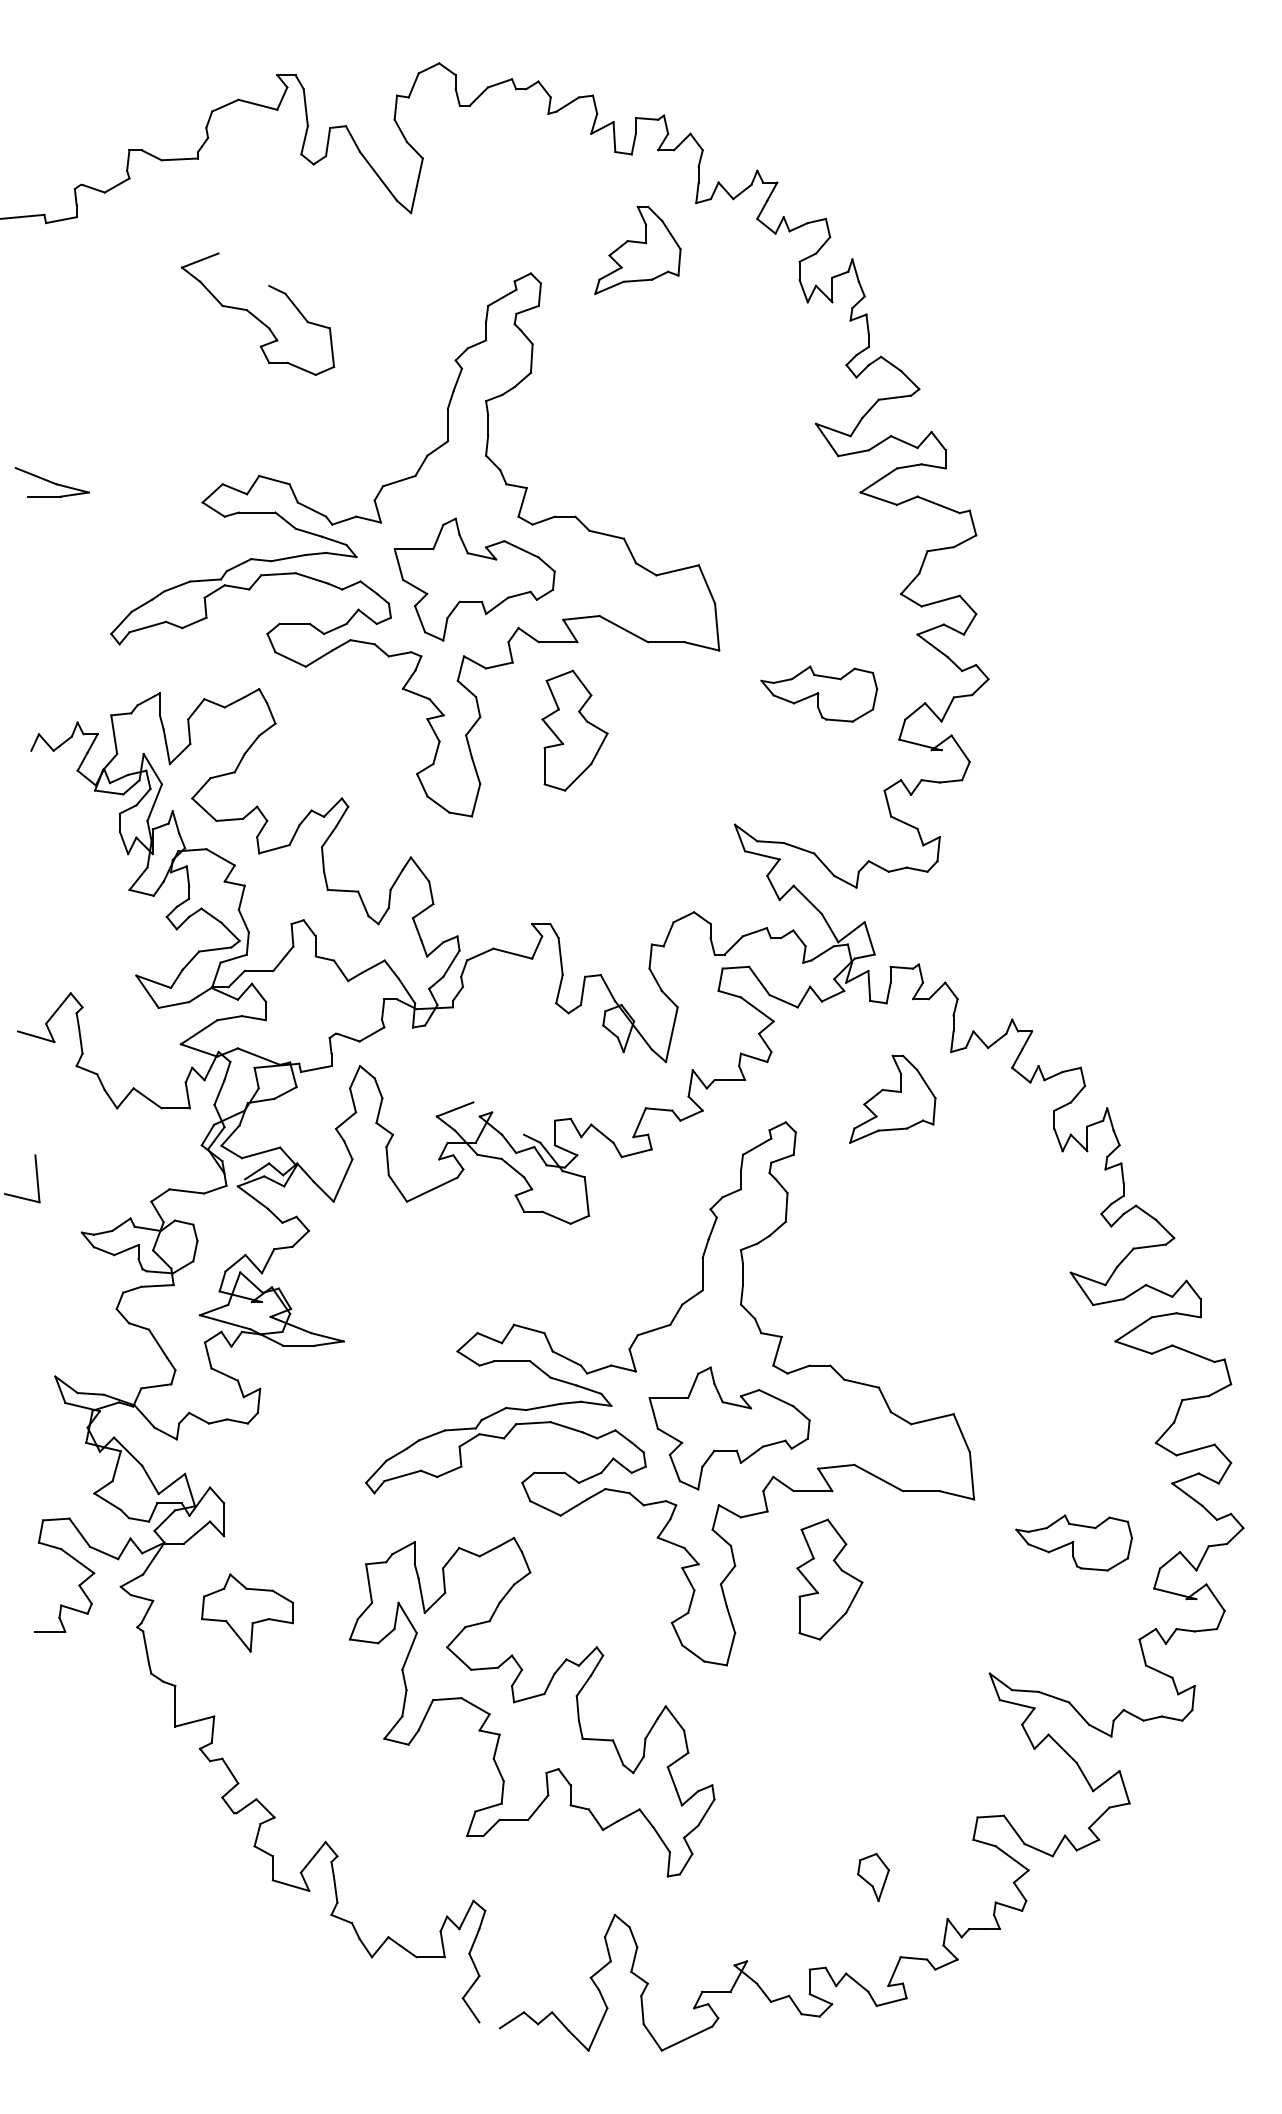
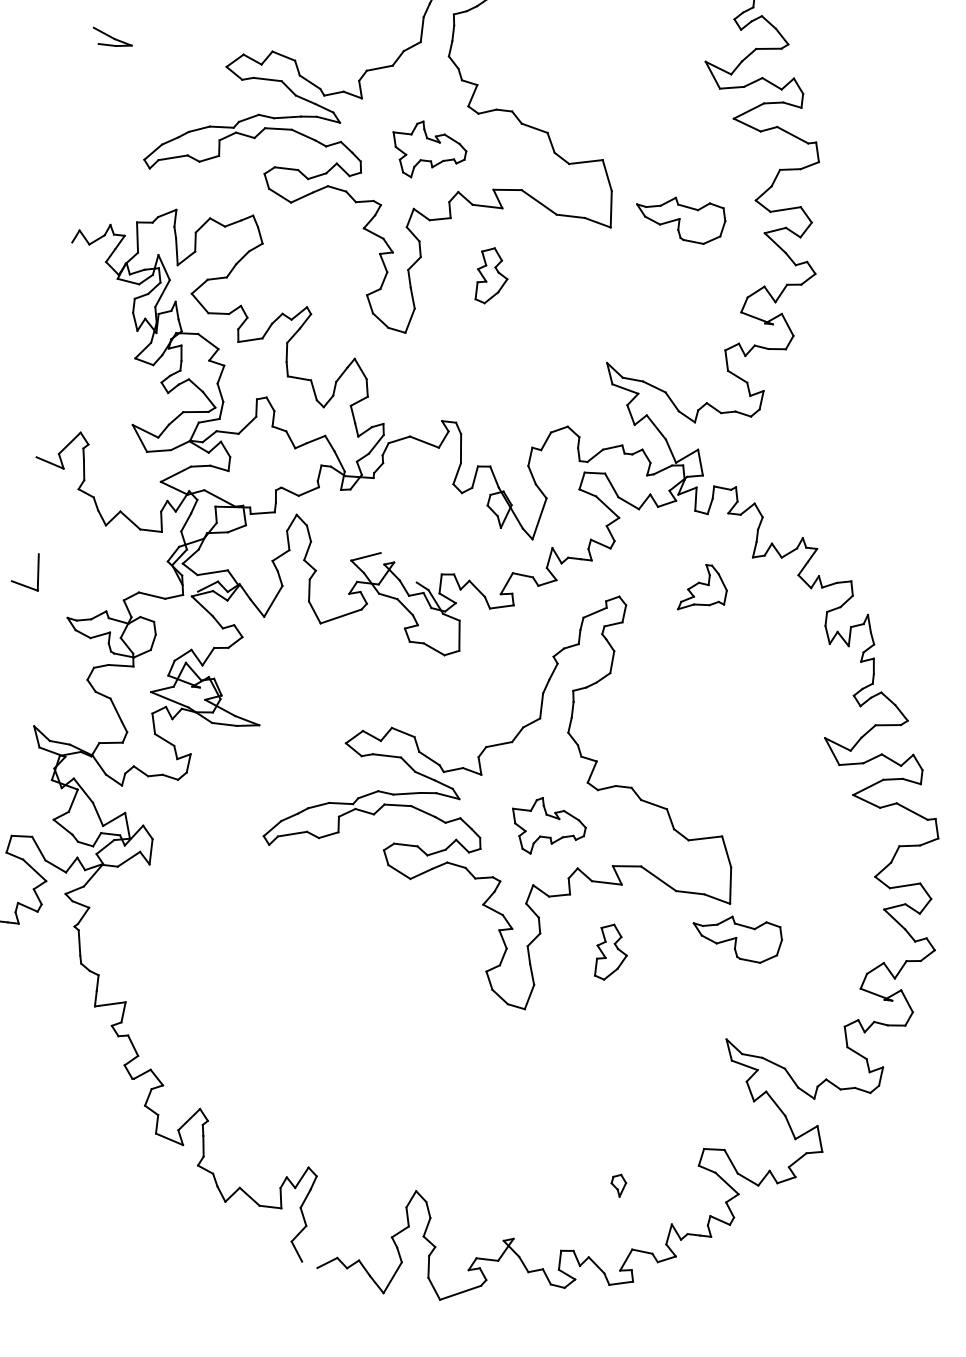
part: (51, 482) -> (112, 37), size x0.7
part: (474, 579) -> (428, 150), size x0.6
part: (819, 693) -> (680, 219), moved
part: (574, 730) -> (492, 275), size x0.6
part: (892, 1098) -> (703, 587), size x0.7
part: (729, 1428) -> (548, 827), size x0.6
part: (1073, 1542) -> (736, 938), moved
part: (829, 1579) -> (611, 952), size x0.6
part: (247, 1612) -> (160, 925), removed
part: (532, 1706) -> (371, 1023), removed
part: (873, 1876) -> (618, 1184), size x0.6

